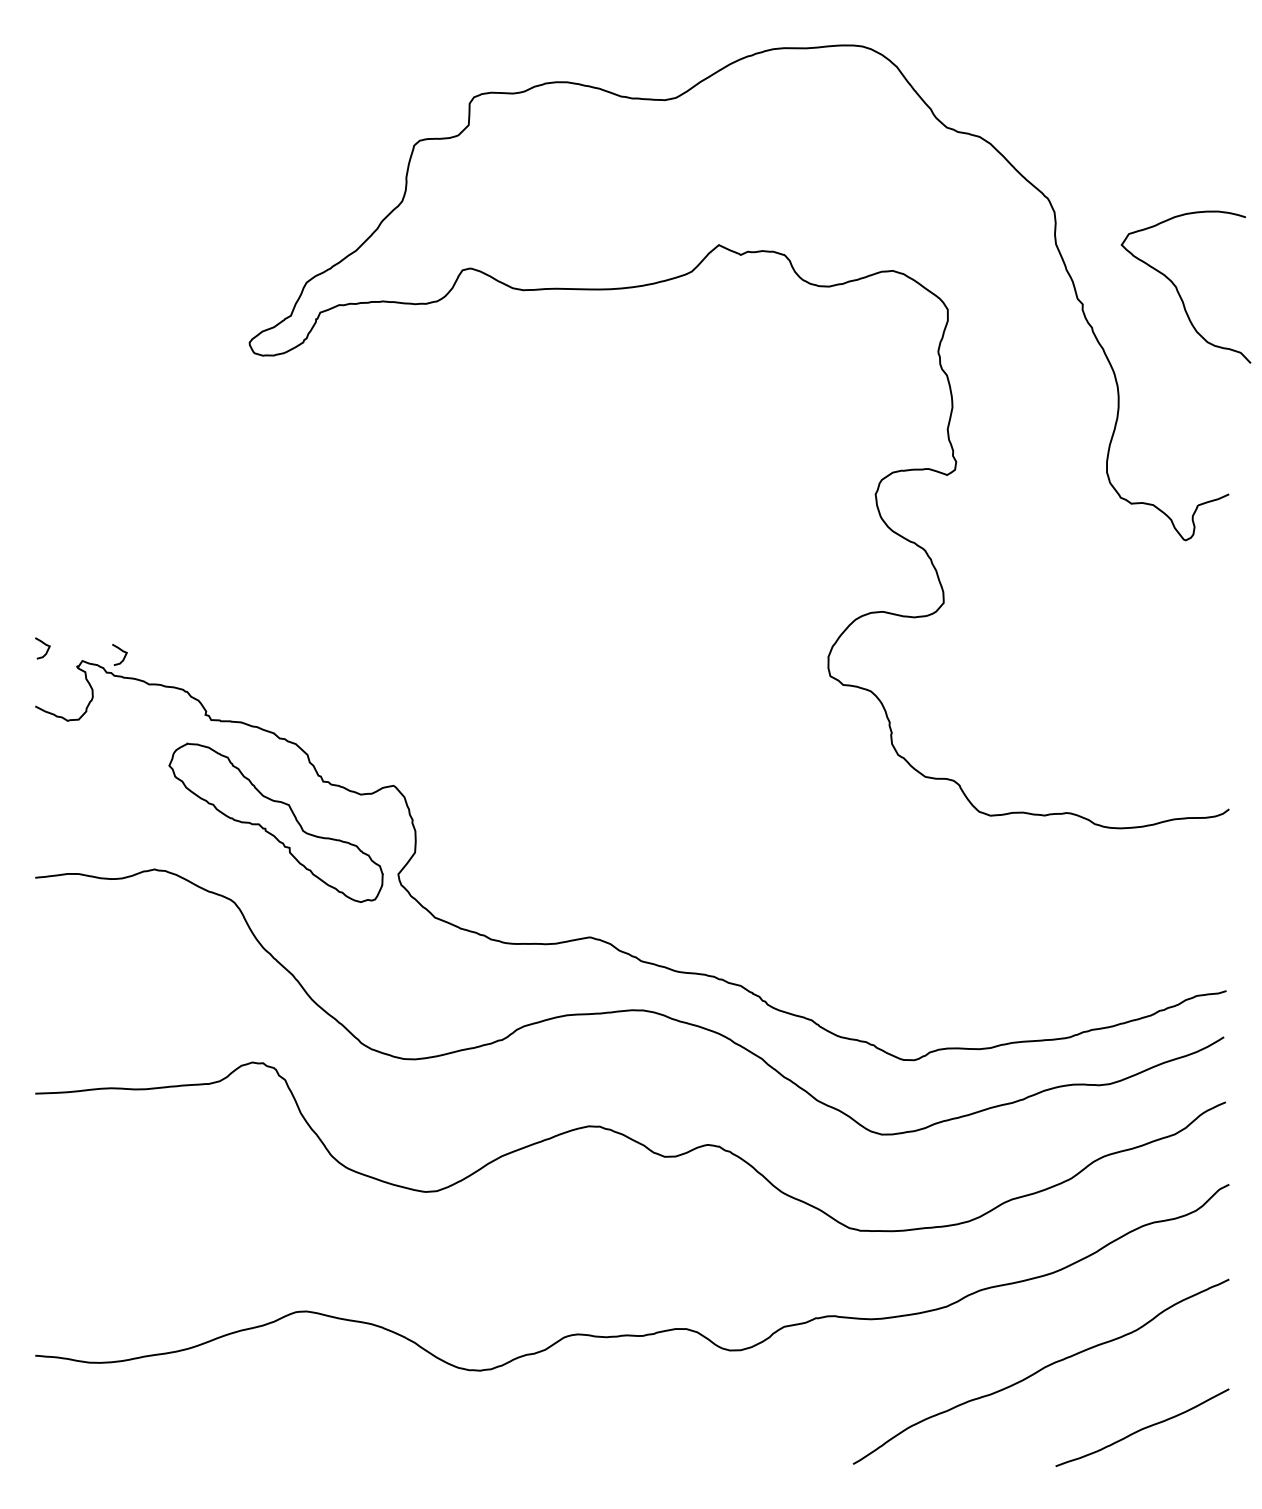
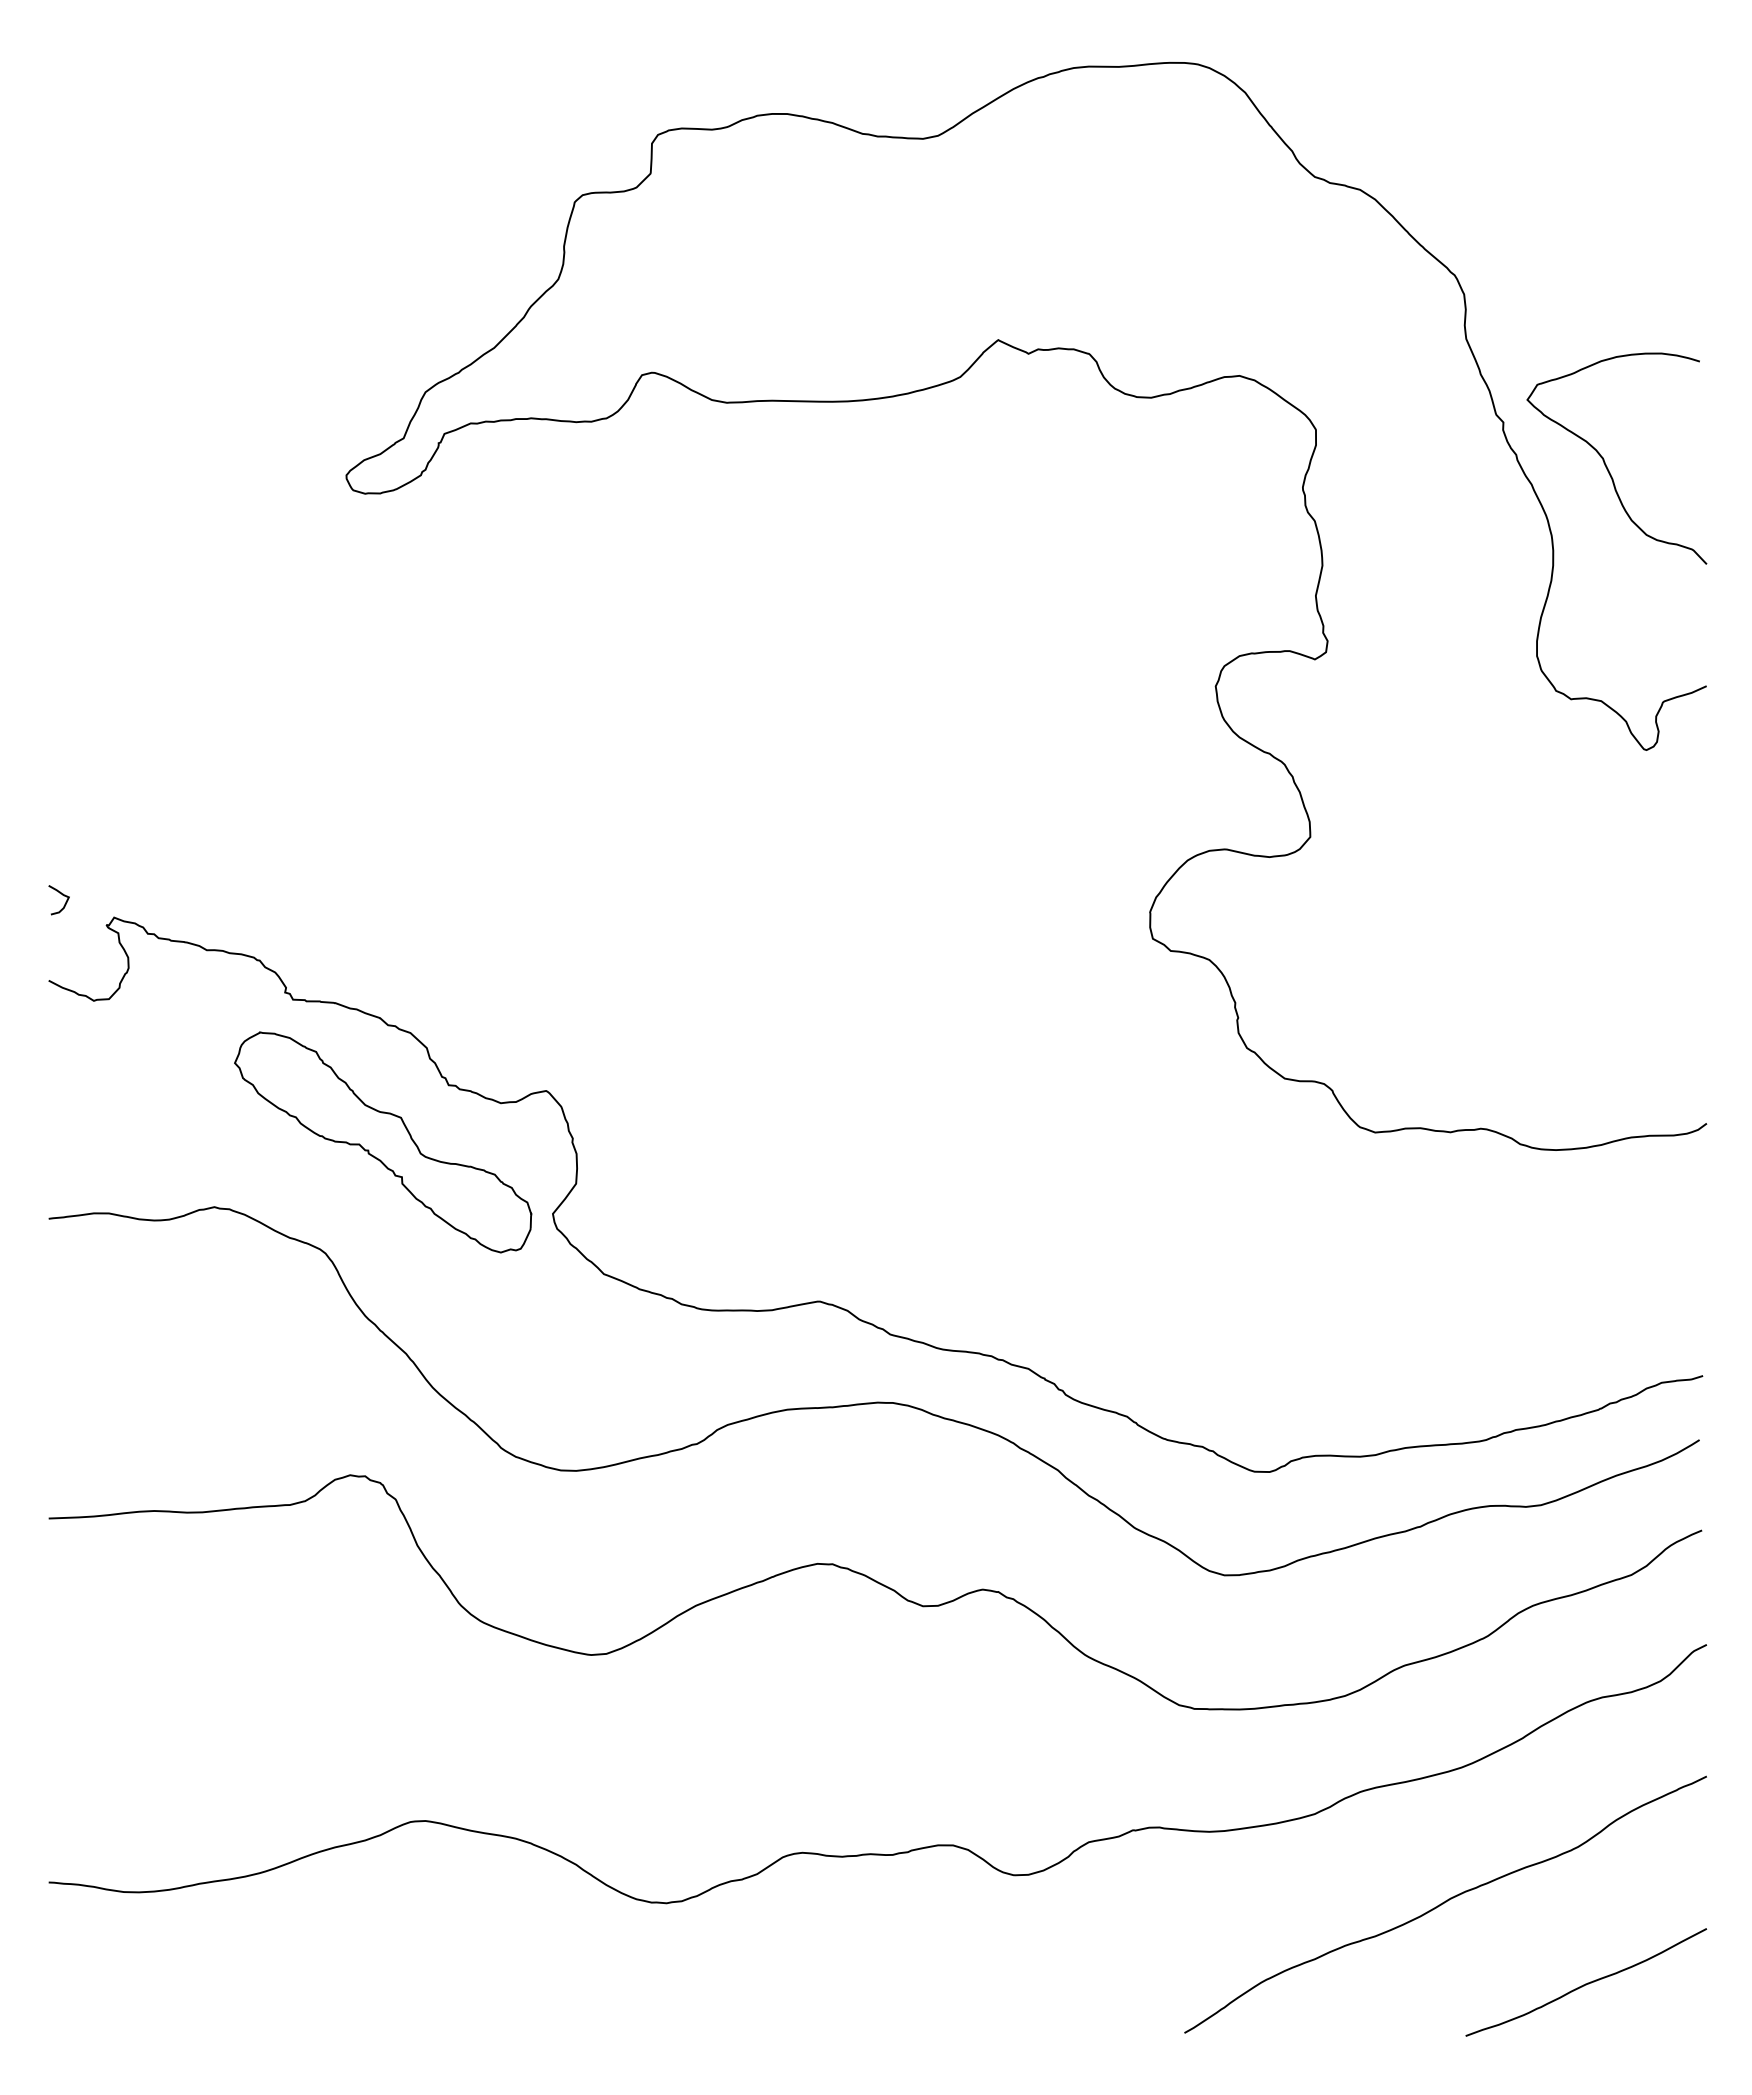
curve: (1178, 291) -> (1606, 464), moved
curve: (122, 651) -> (169, 904), removed

